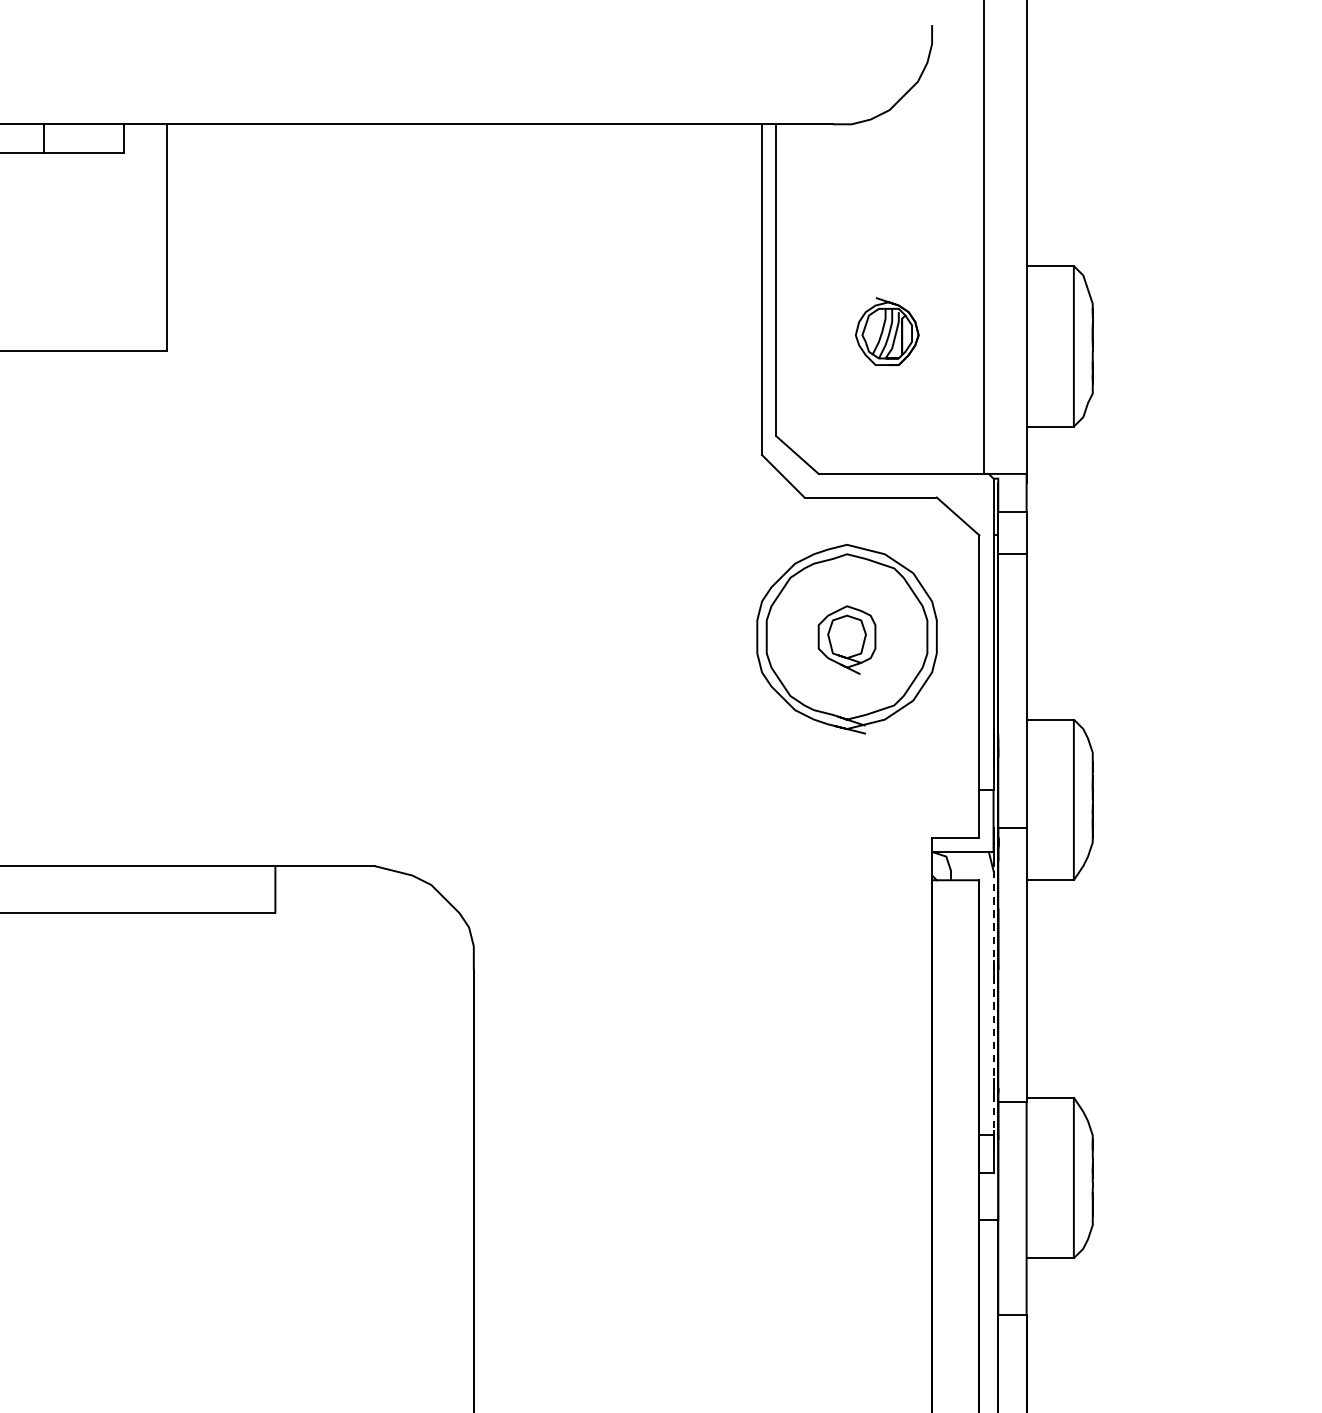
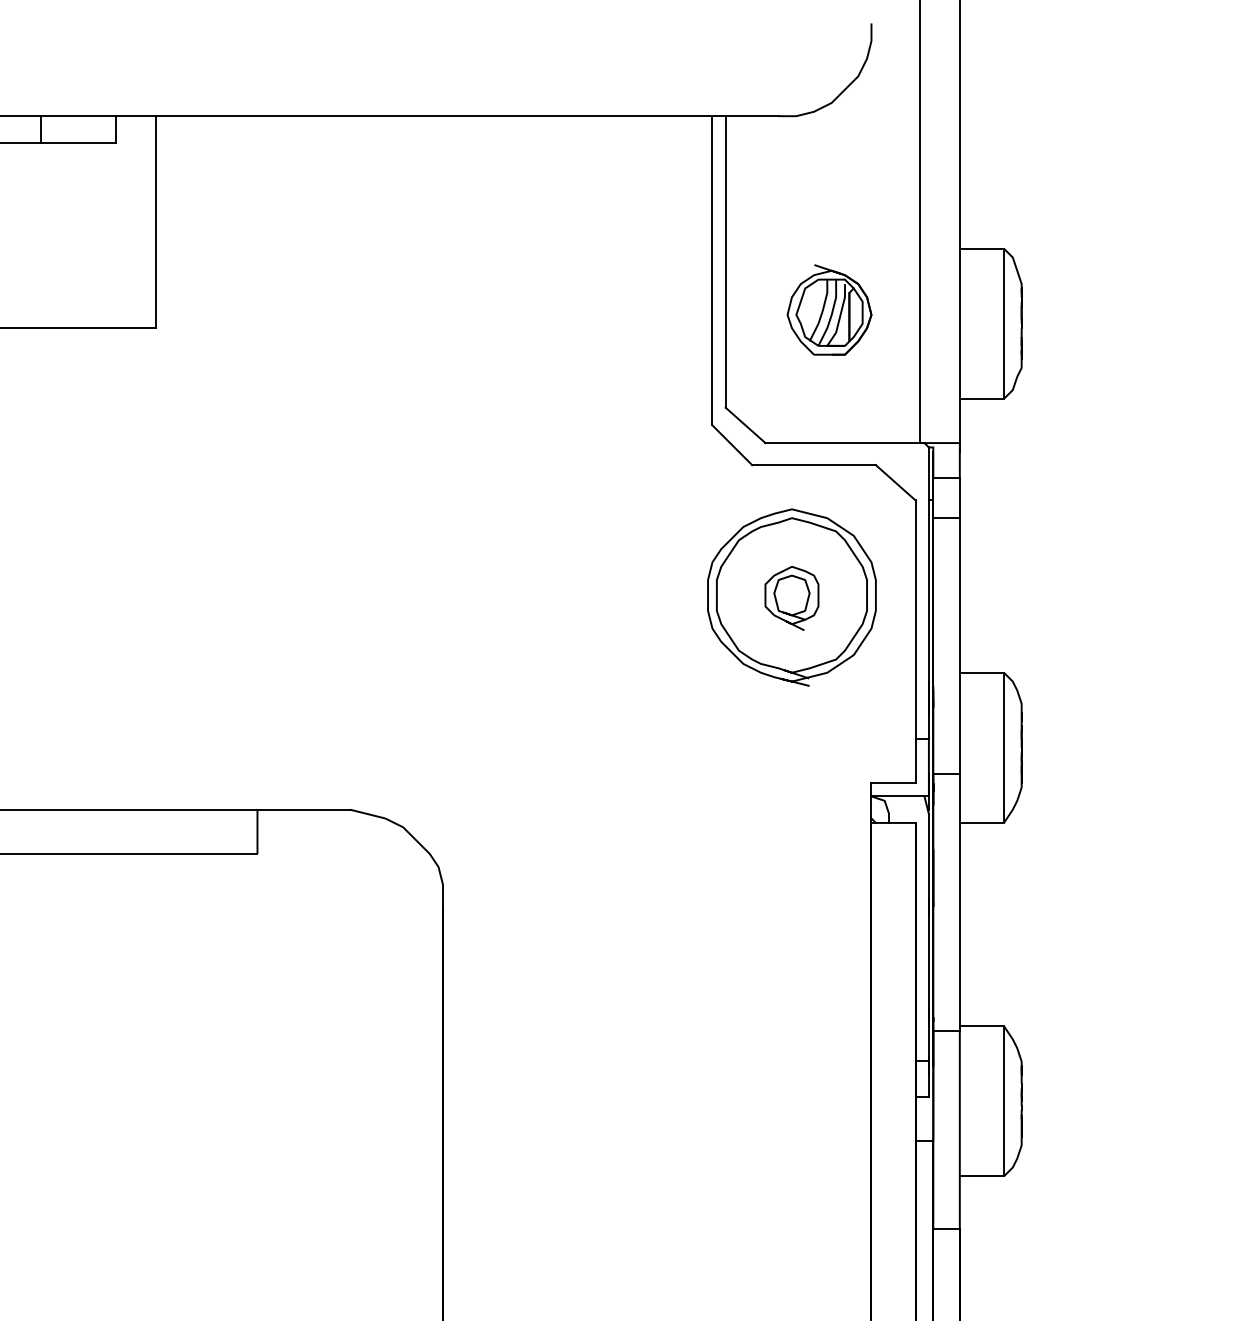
part: (887, 331) -> (829, 309), size x1.43
line: (993, 1002) -> (928, 937), dashed -> solid

